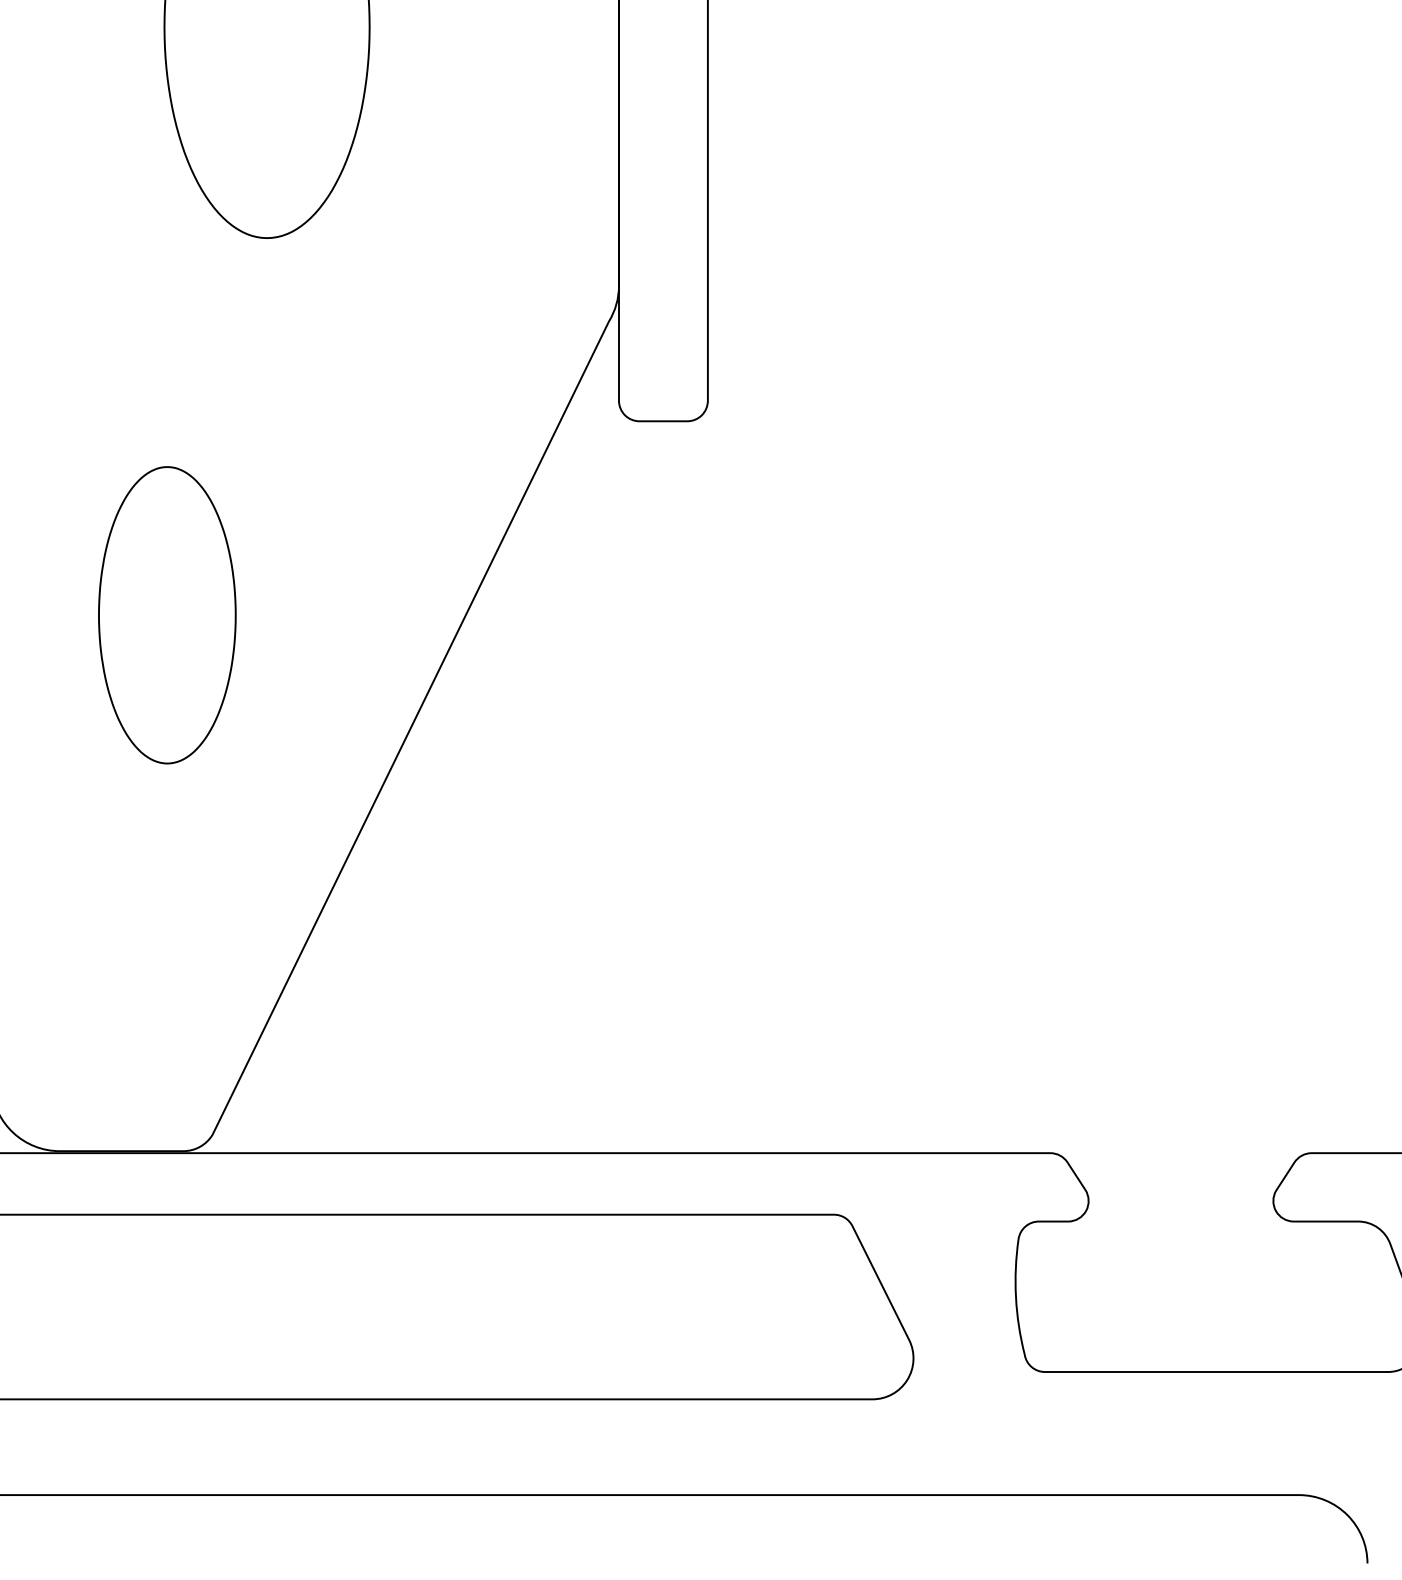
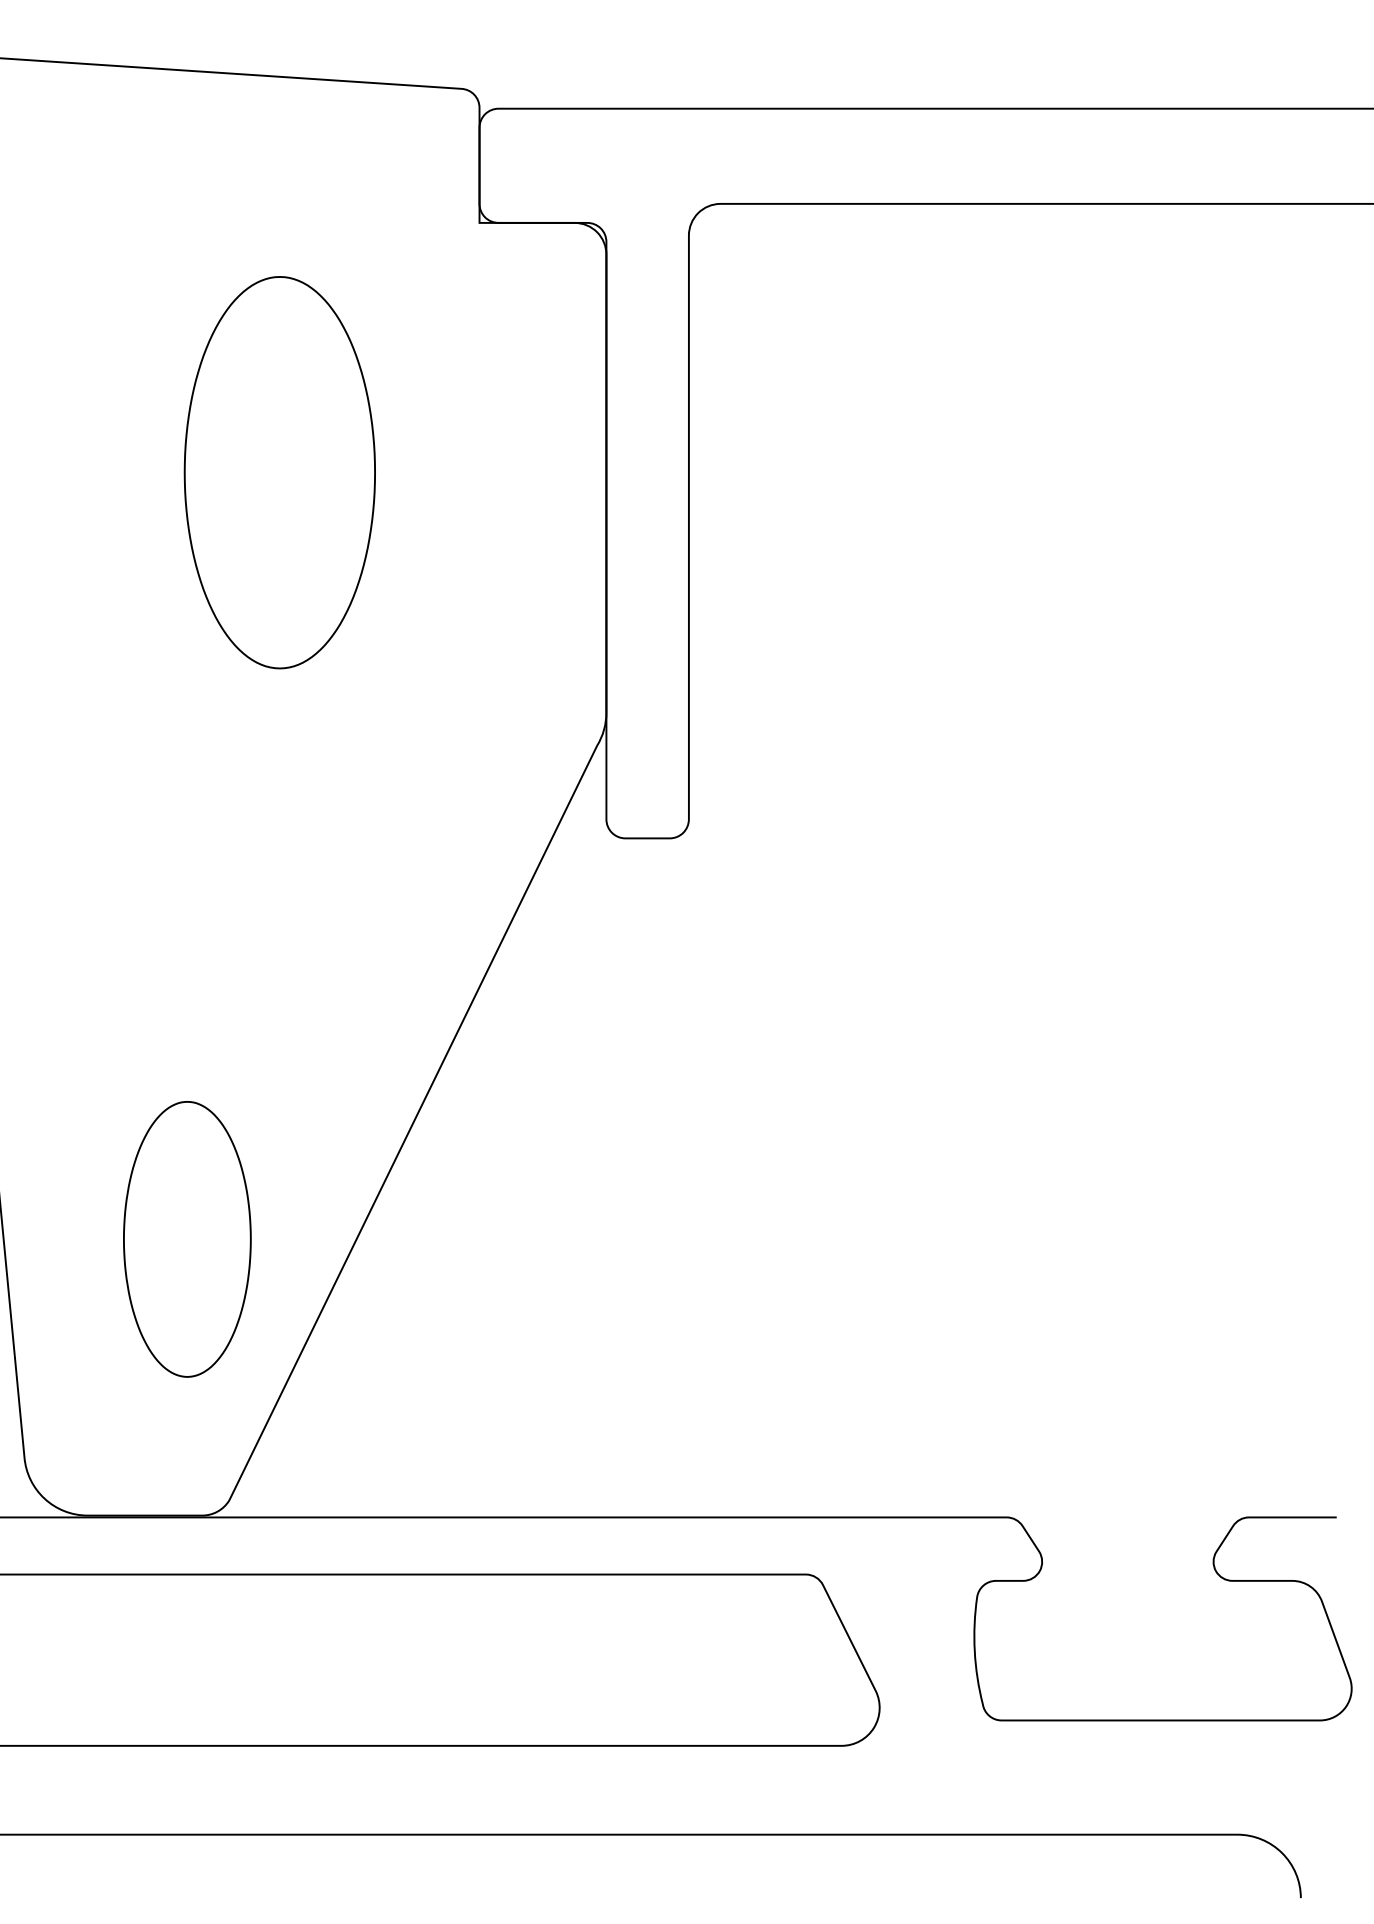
part: (167, 615) -> (187, 1239), moved

